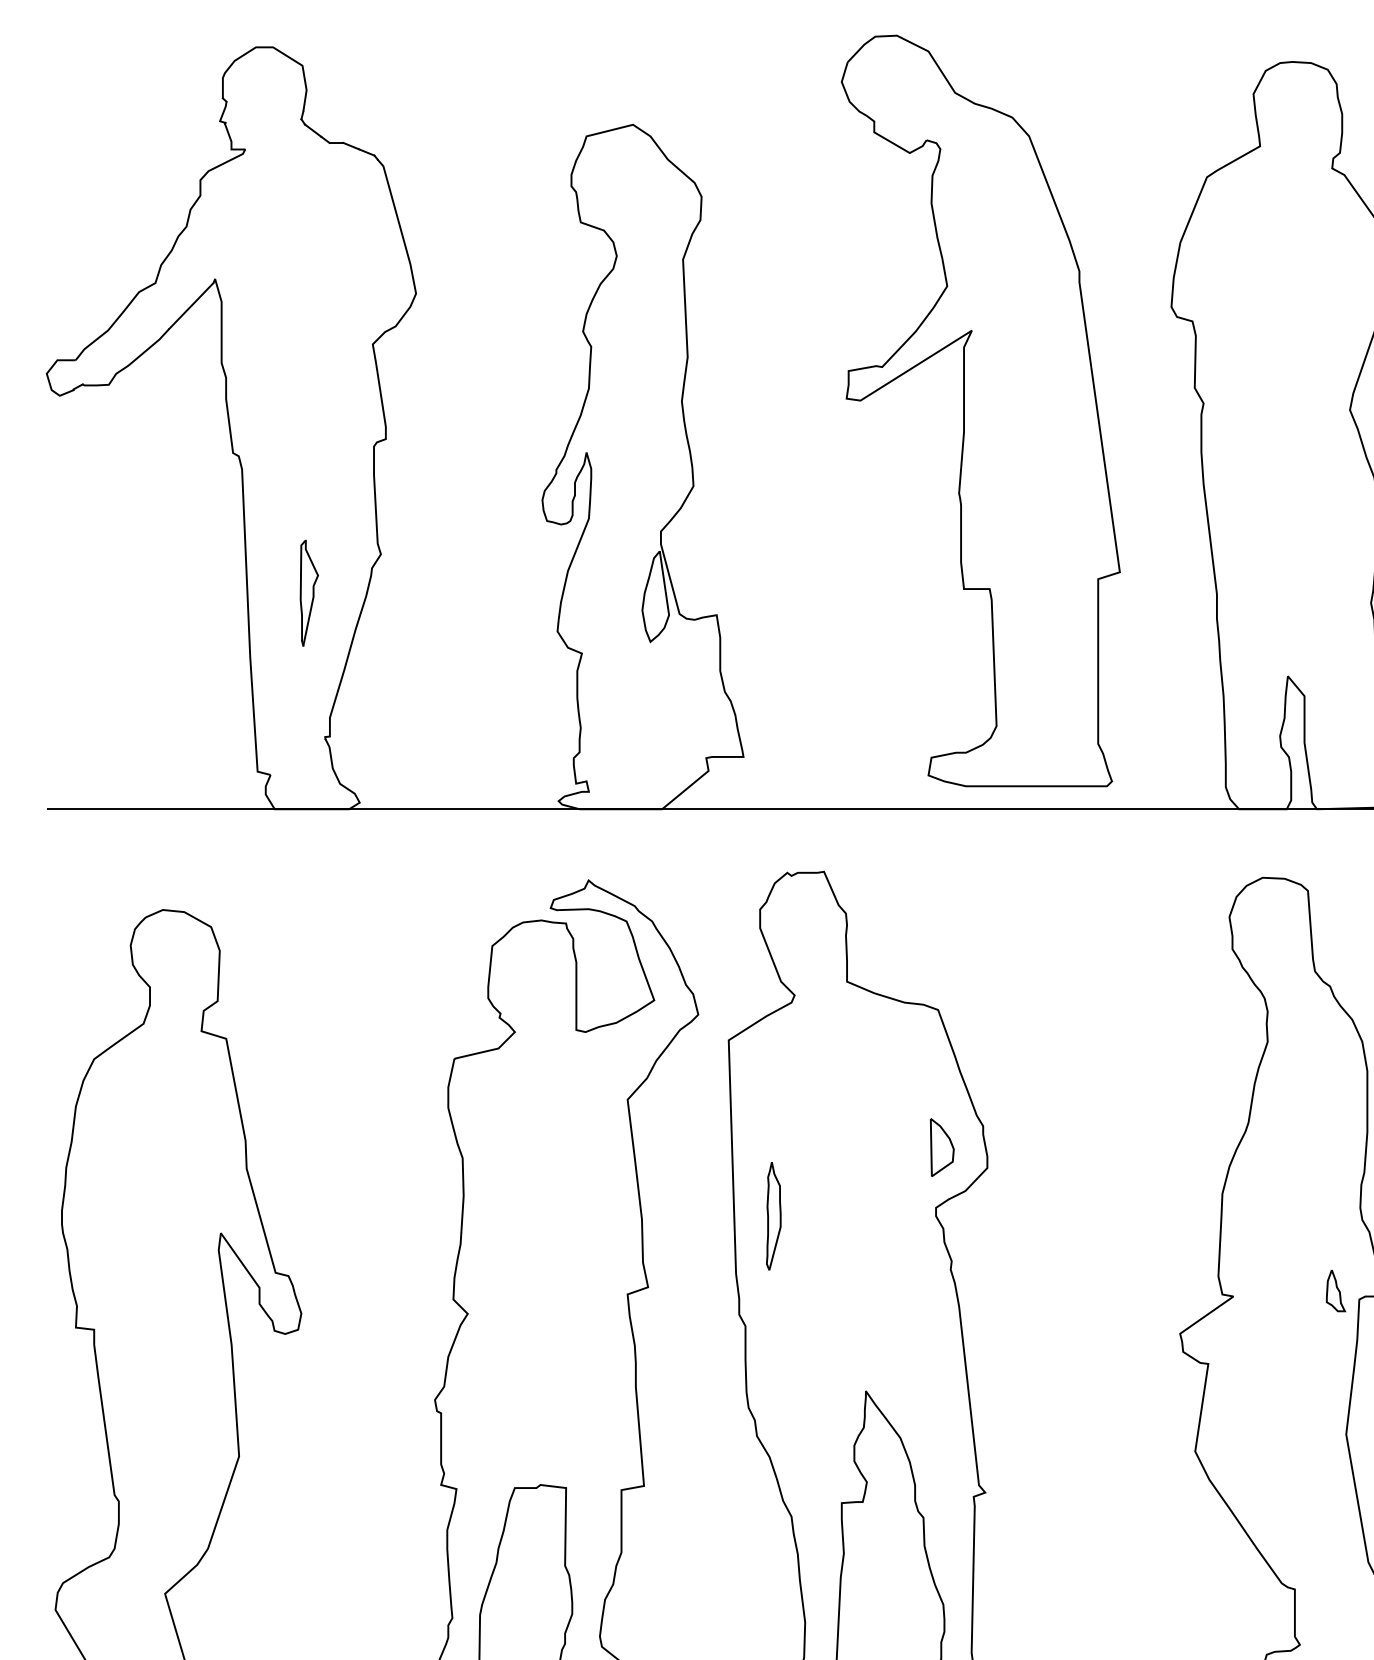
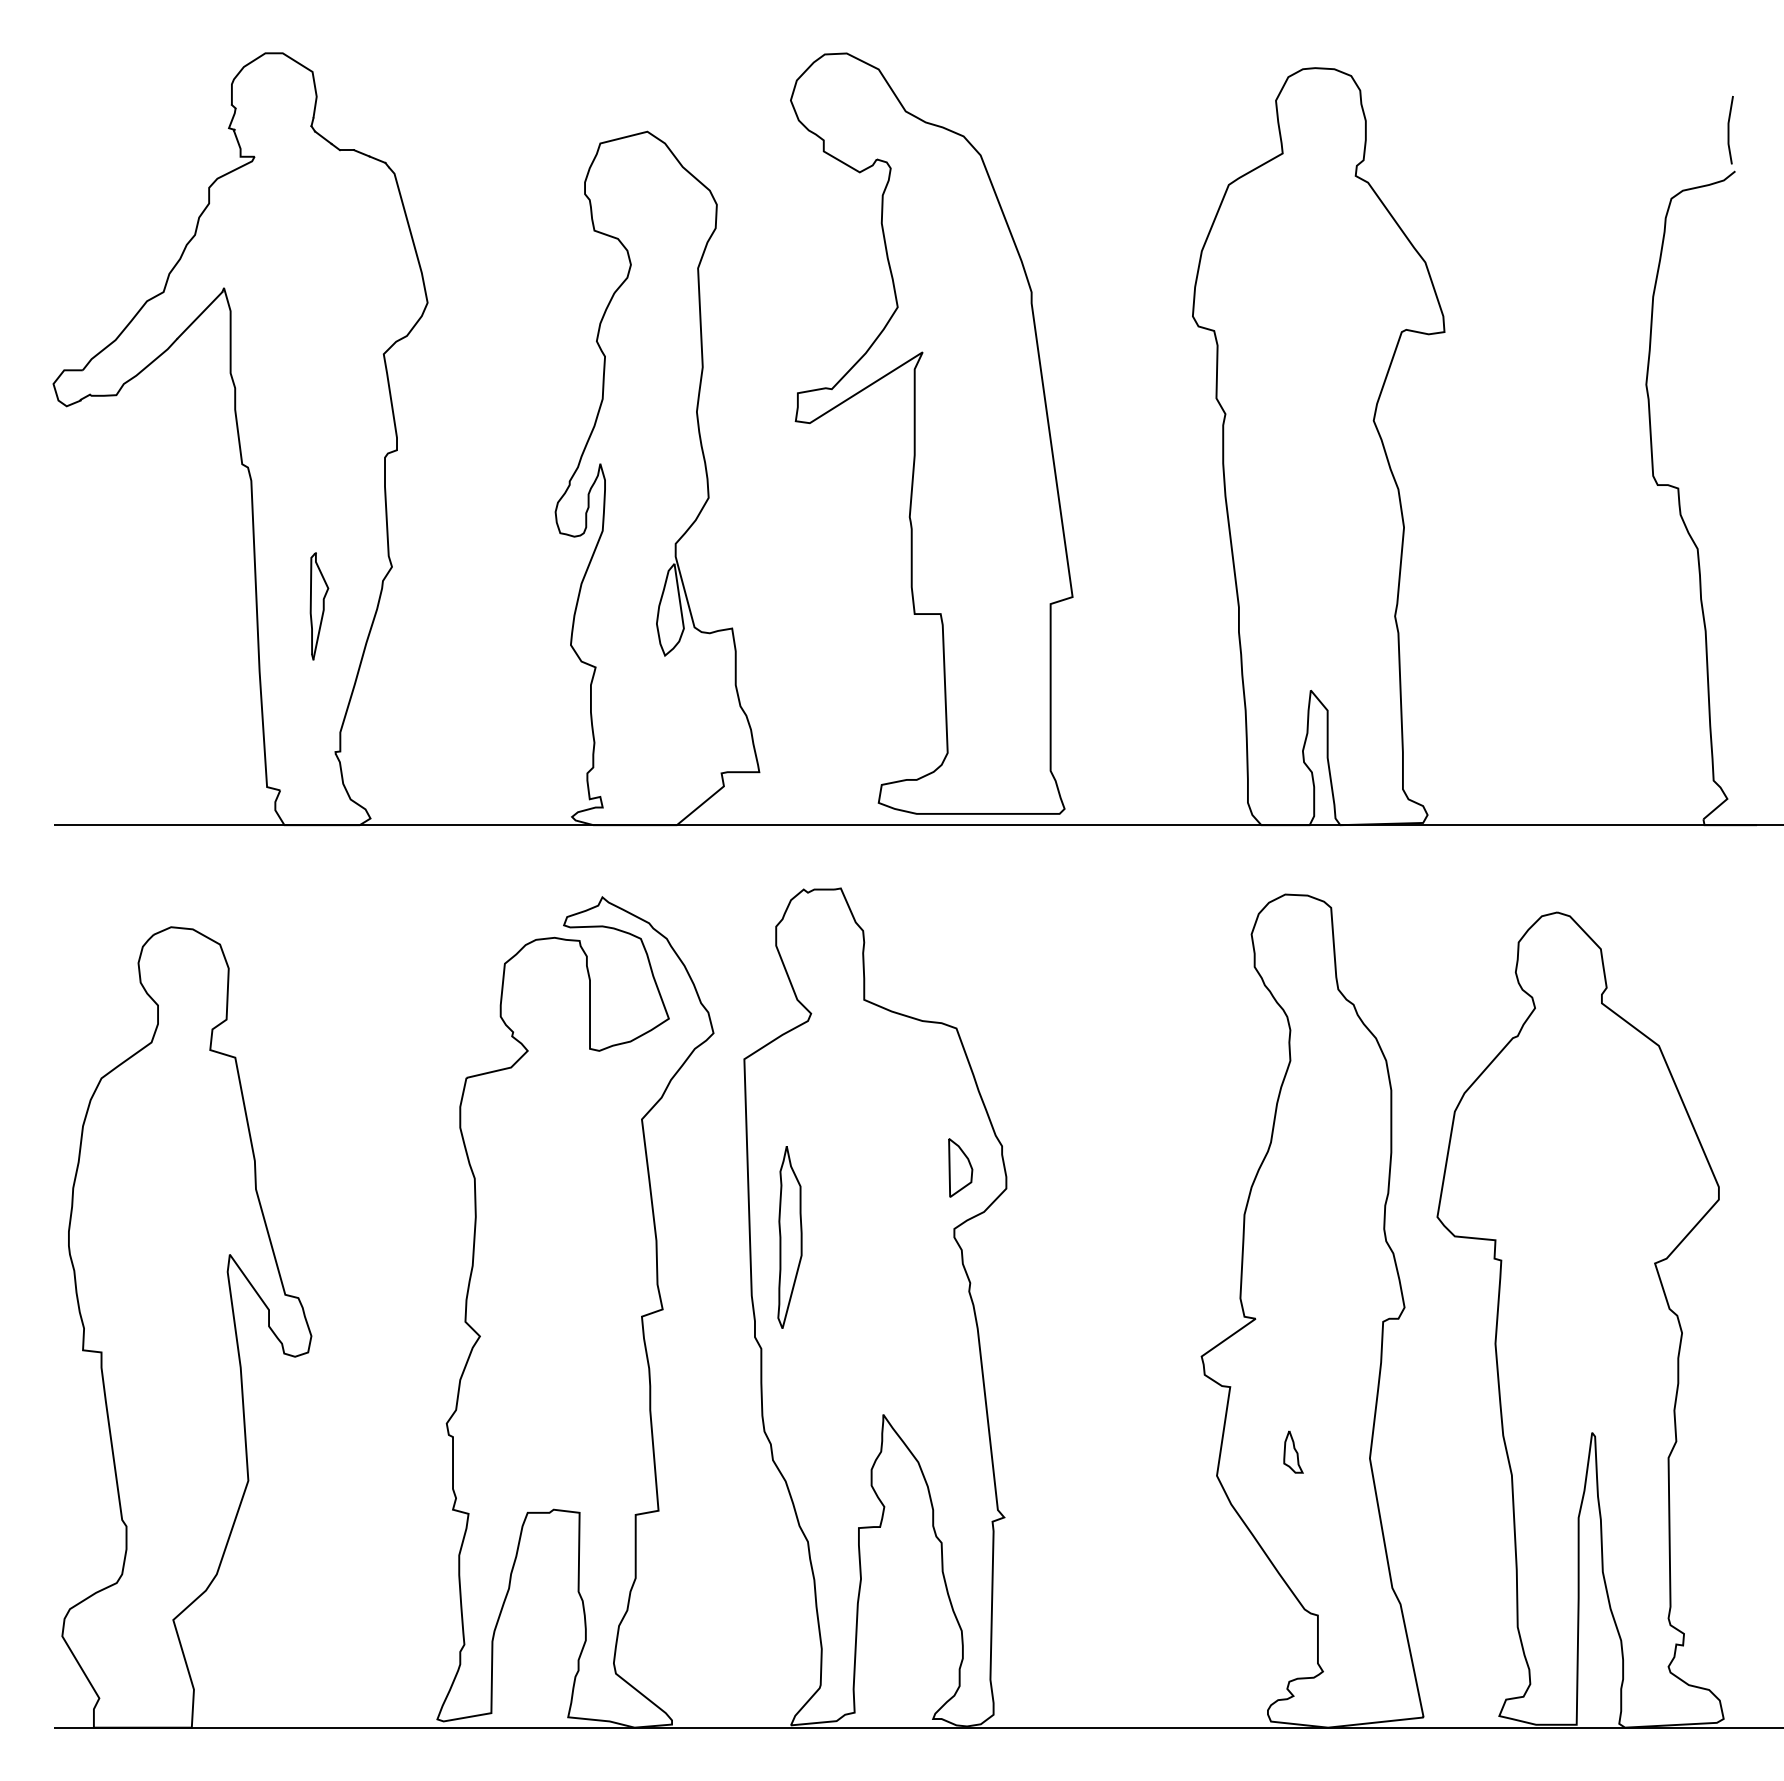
part: (980, 410) -> (931, 433), moved
part: (773, 1216) -> (789, 1237), size x1.67
part: (1335, 1290) -> (1293, 1451), moved

